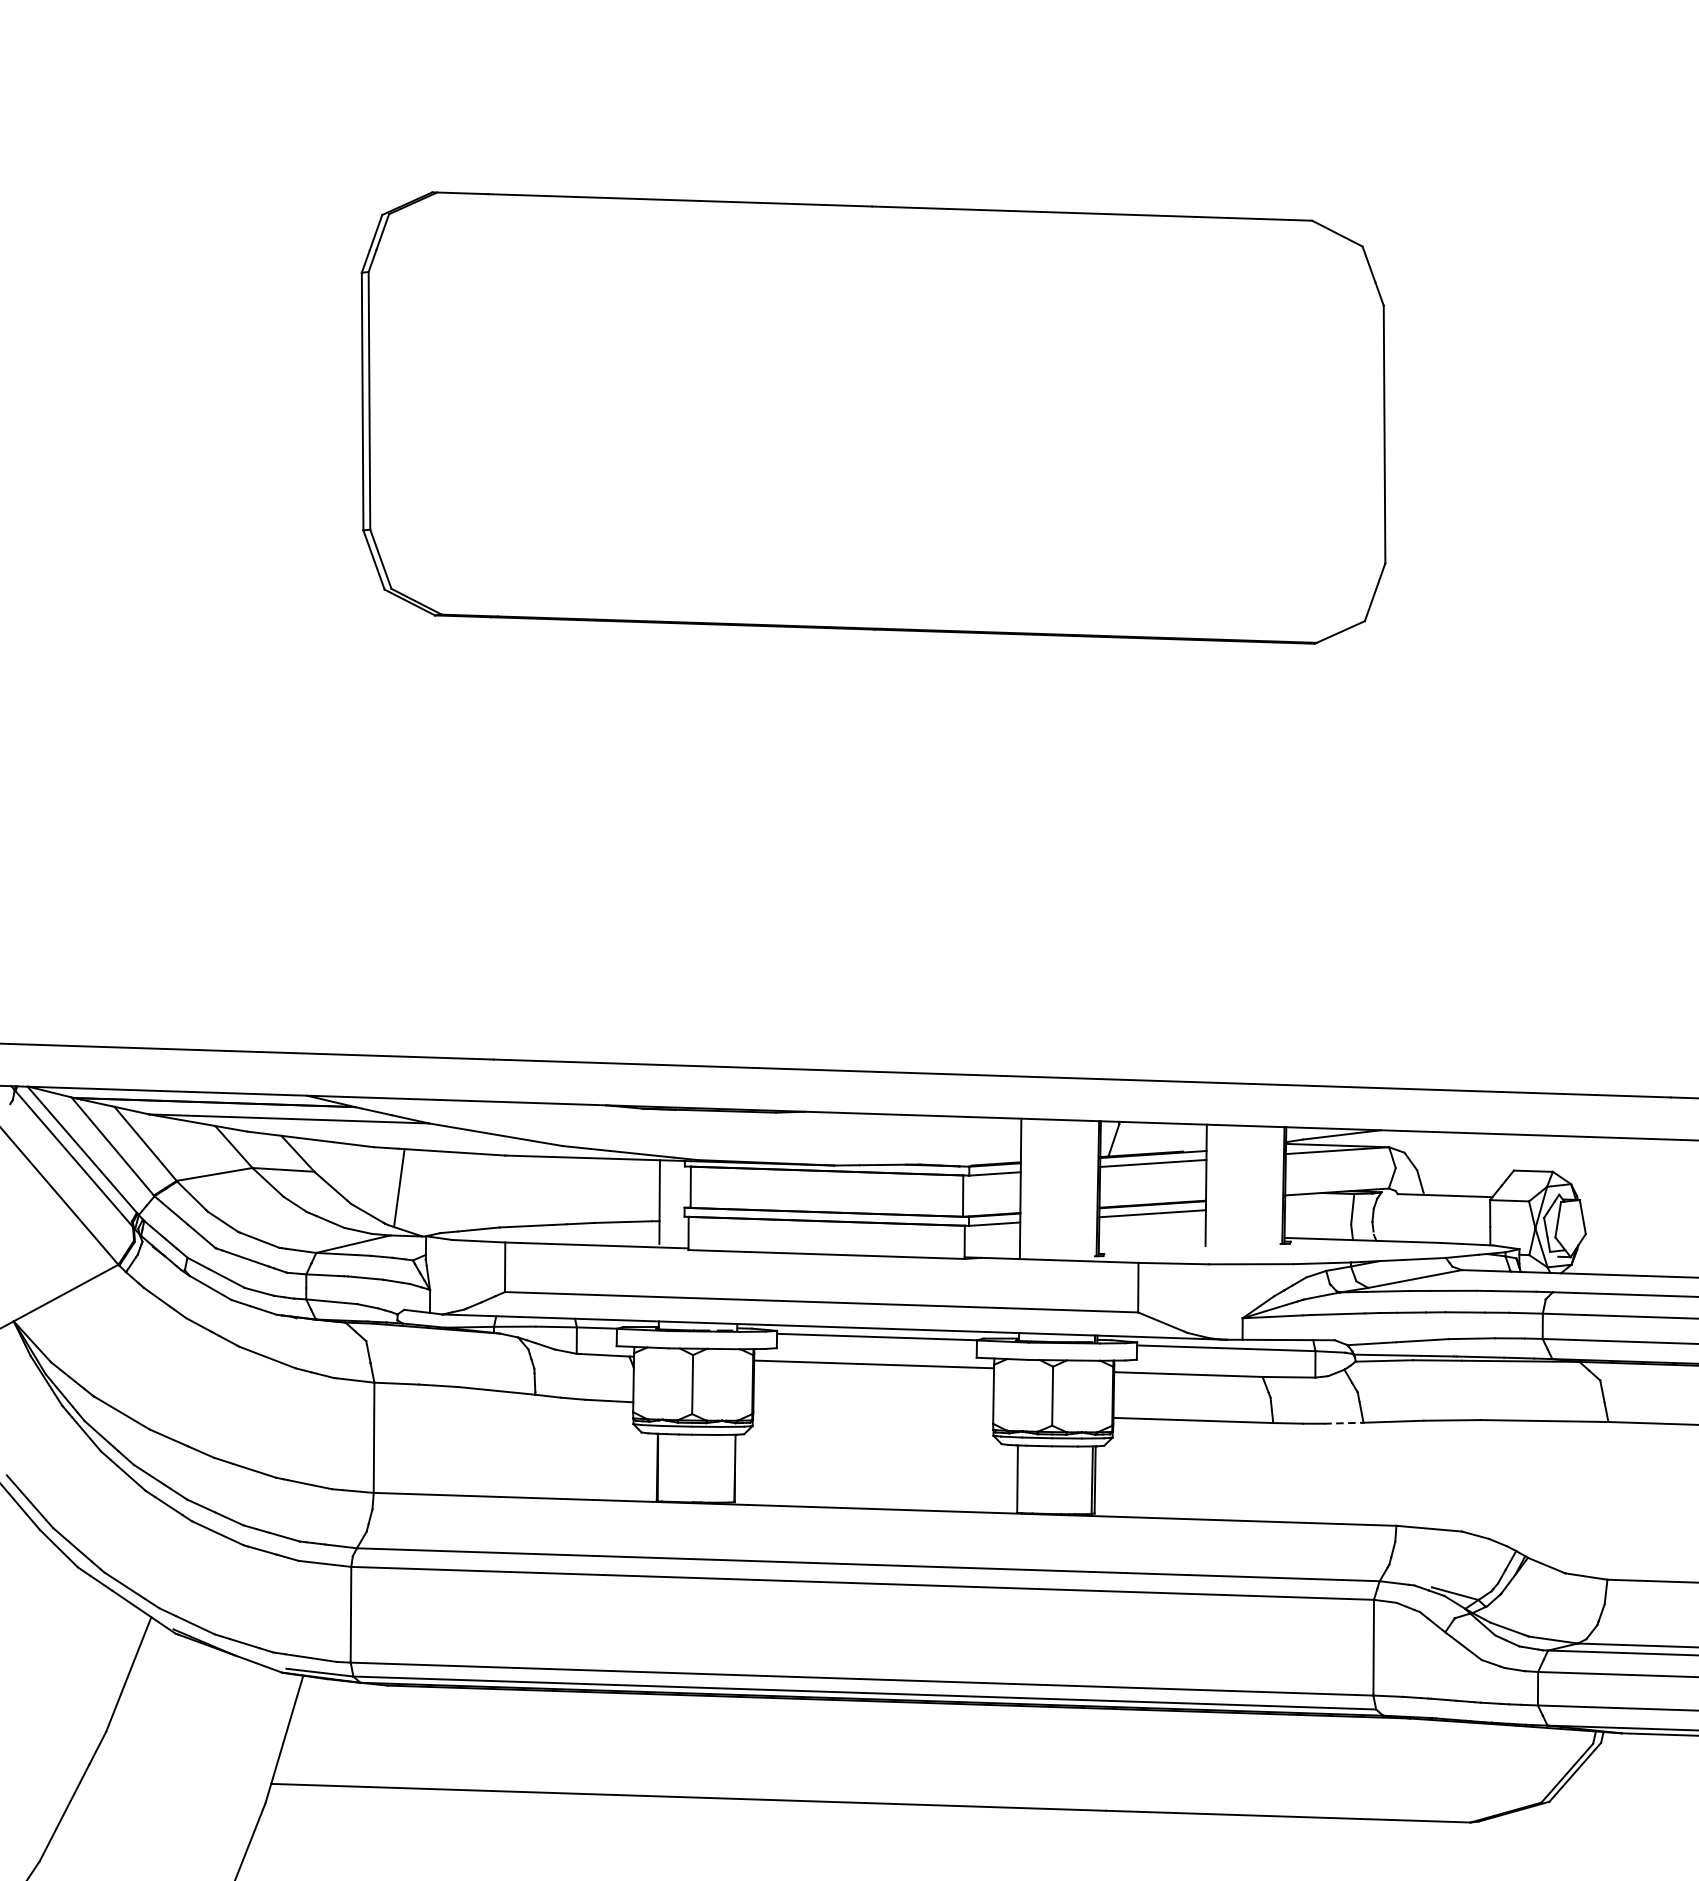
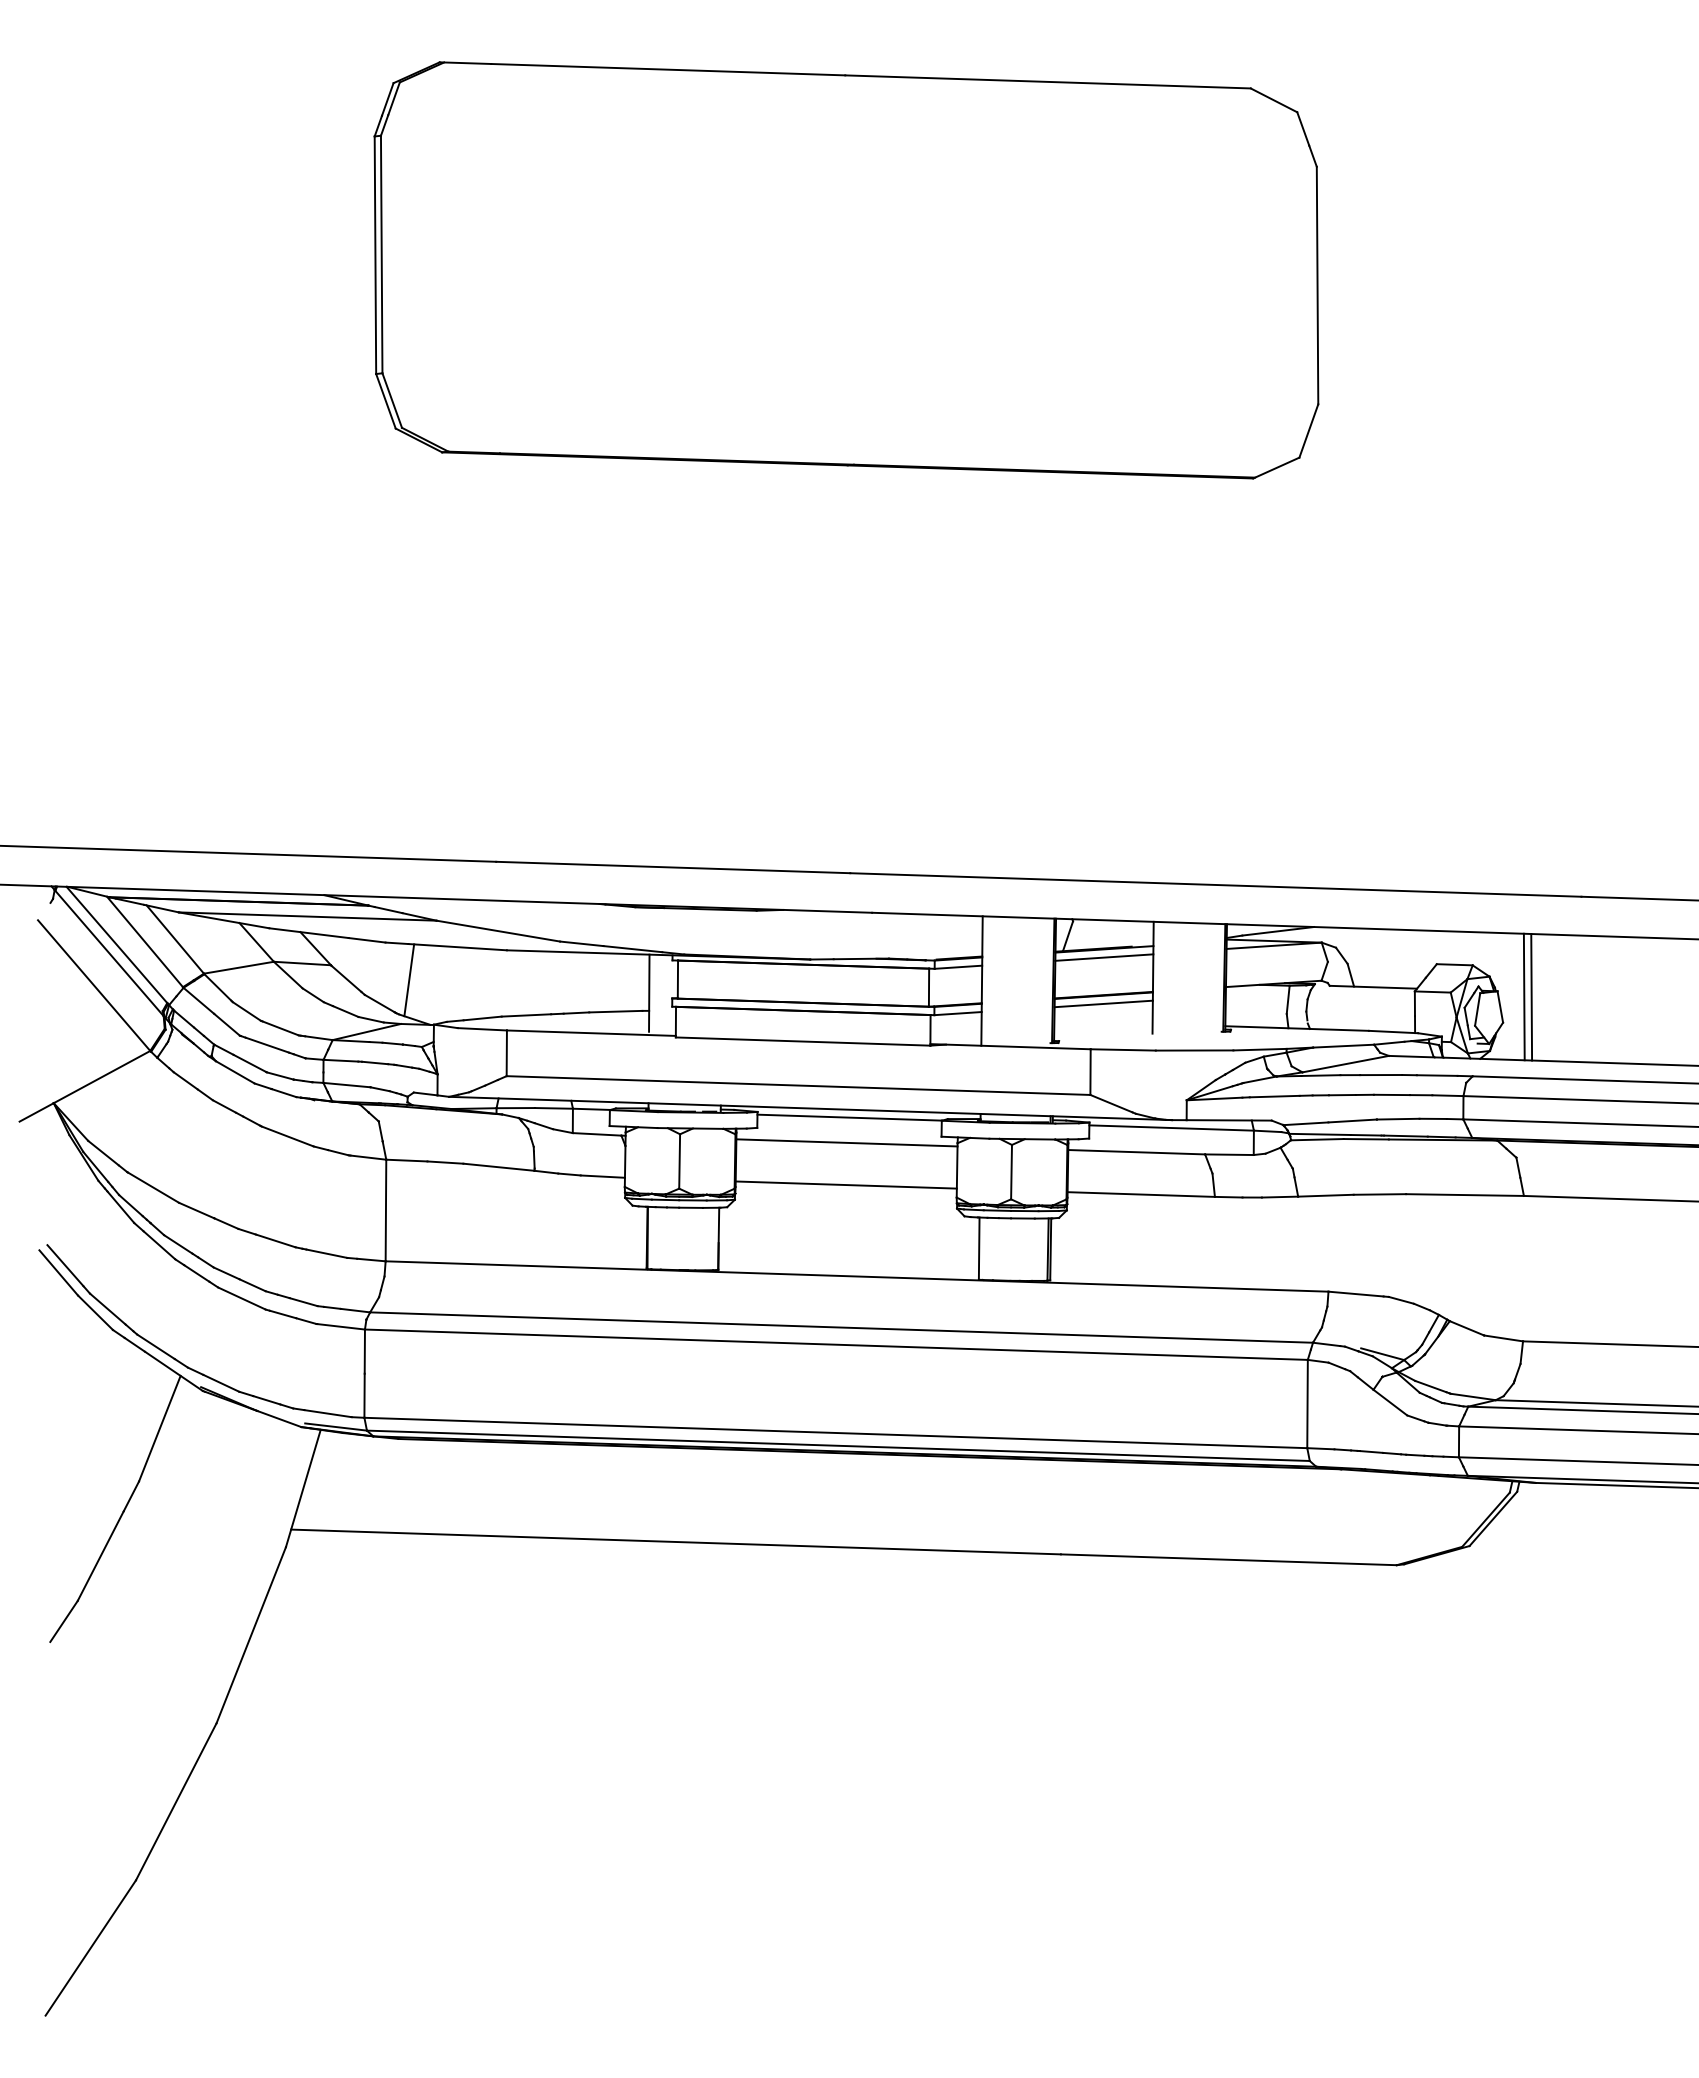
line: (1607, 1205) -> (1523, 996), added
line: (1616, 1206) -> (1531, 997), added
line: (872, 1409) -> (845, 1184), added
line: (1344, 1423) -> (1280, 1197), dashed -> solid

